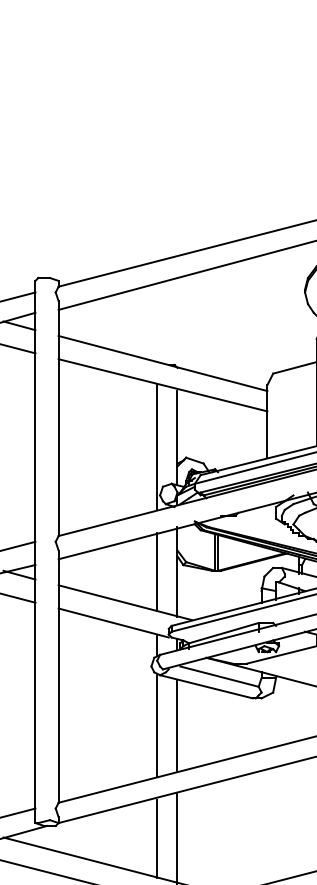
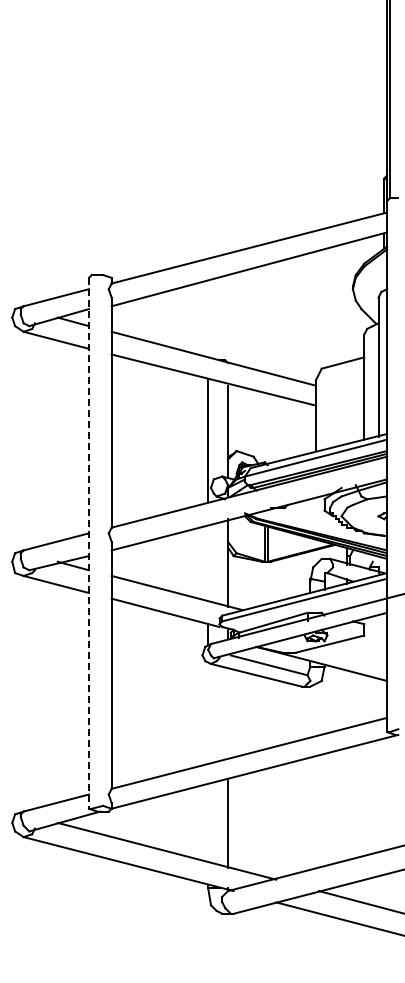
line: (34, 552) -> (88, 543), solid -> dashed
line: (157, 571) -> (208, 562), removed
line: (157, 725) -> (208, 713), removed
line: (177, 725) -> (228, 713), removed
line: (157, 839) -> (208, 824), removed

